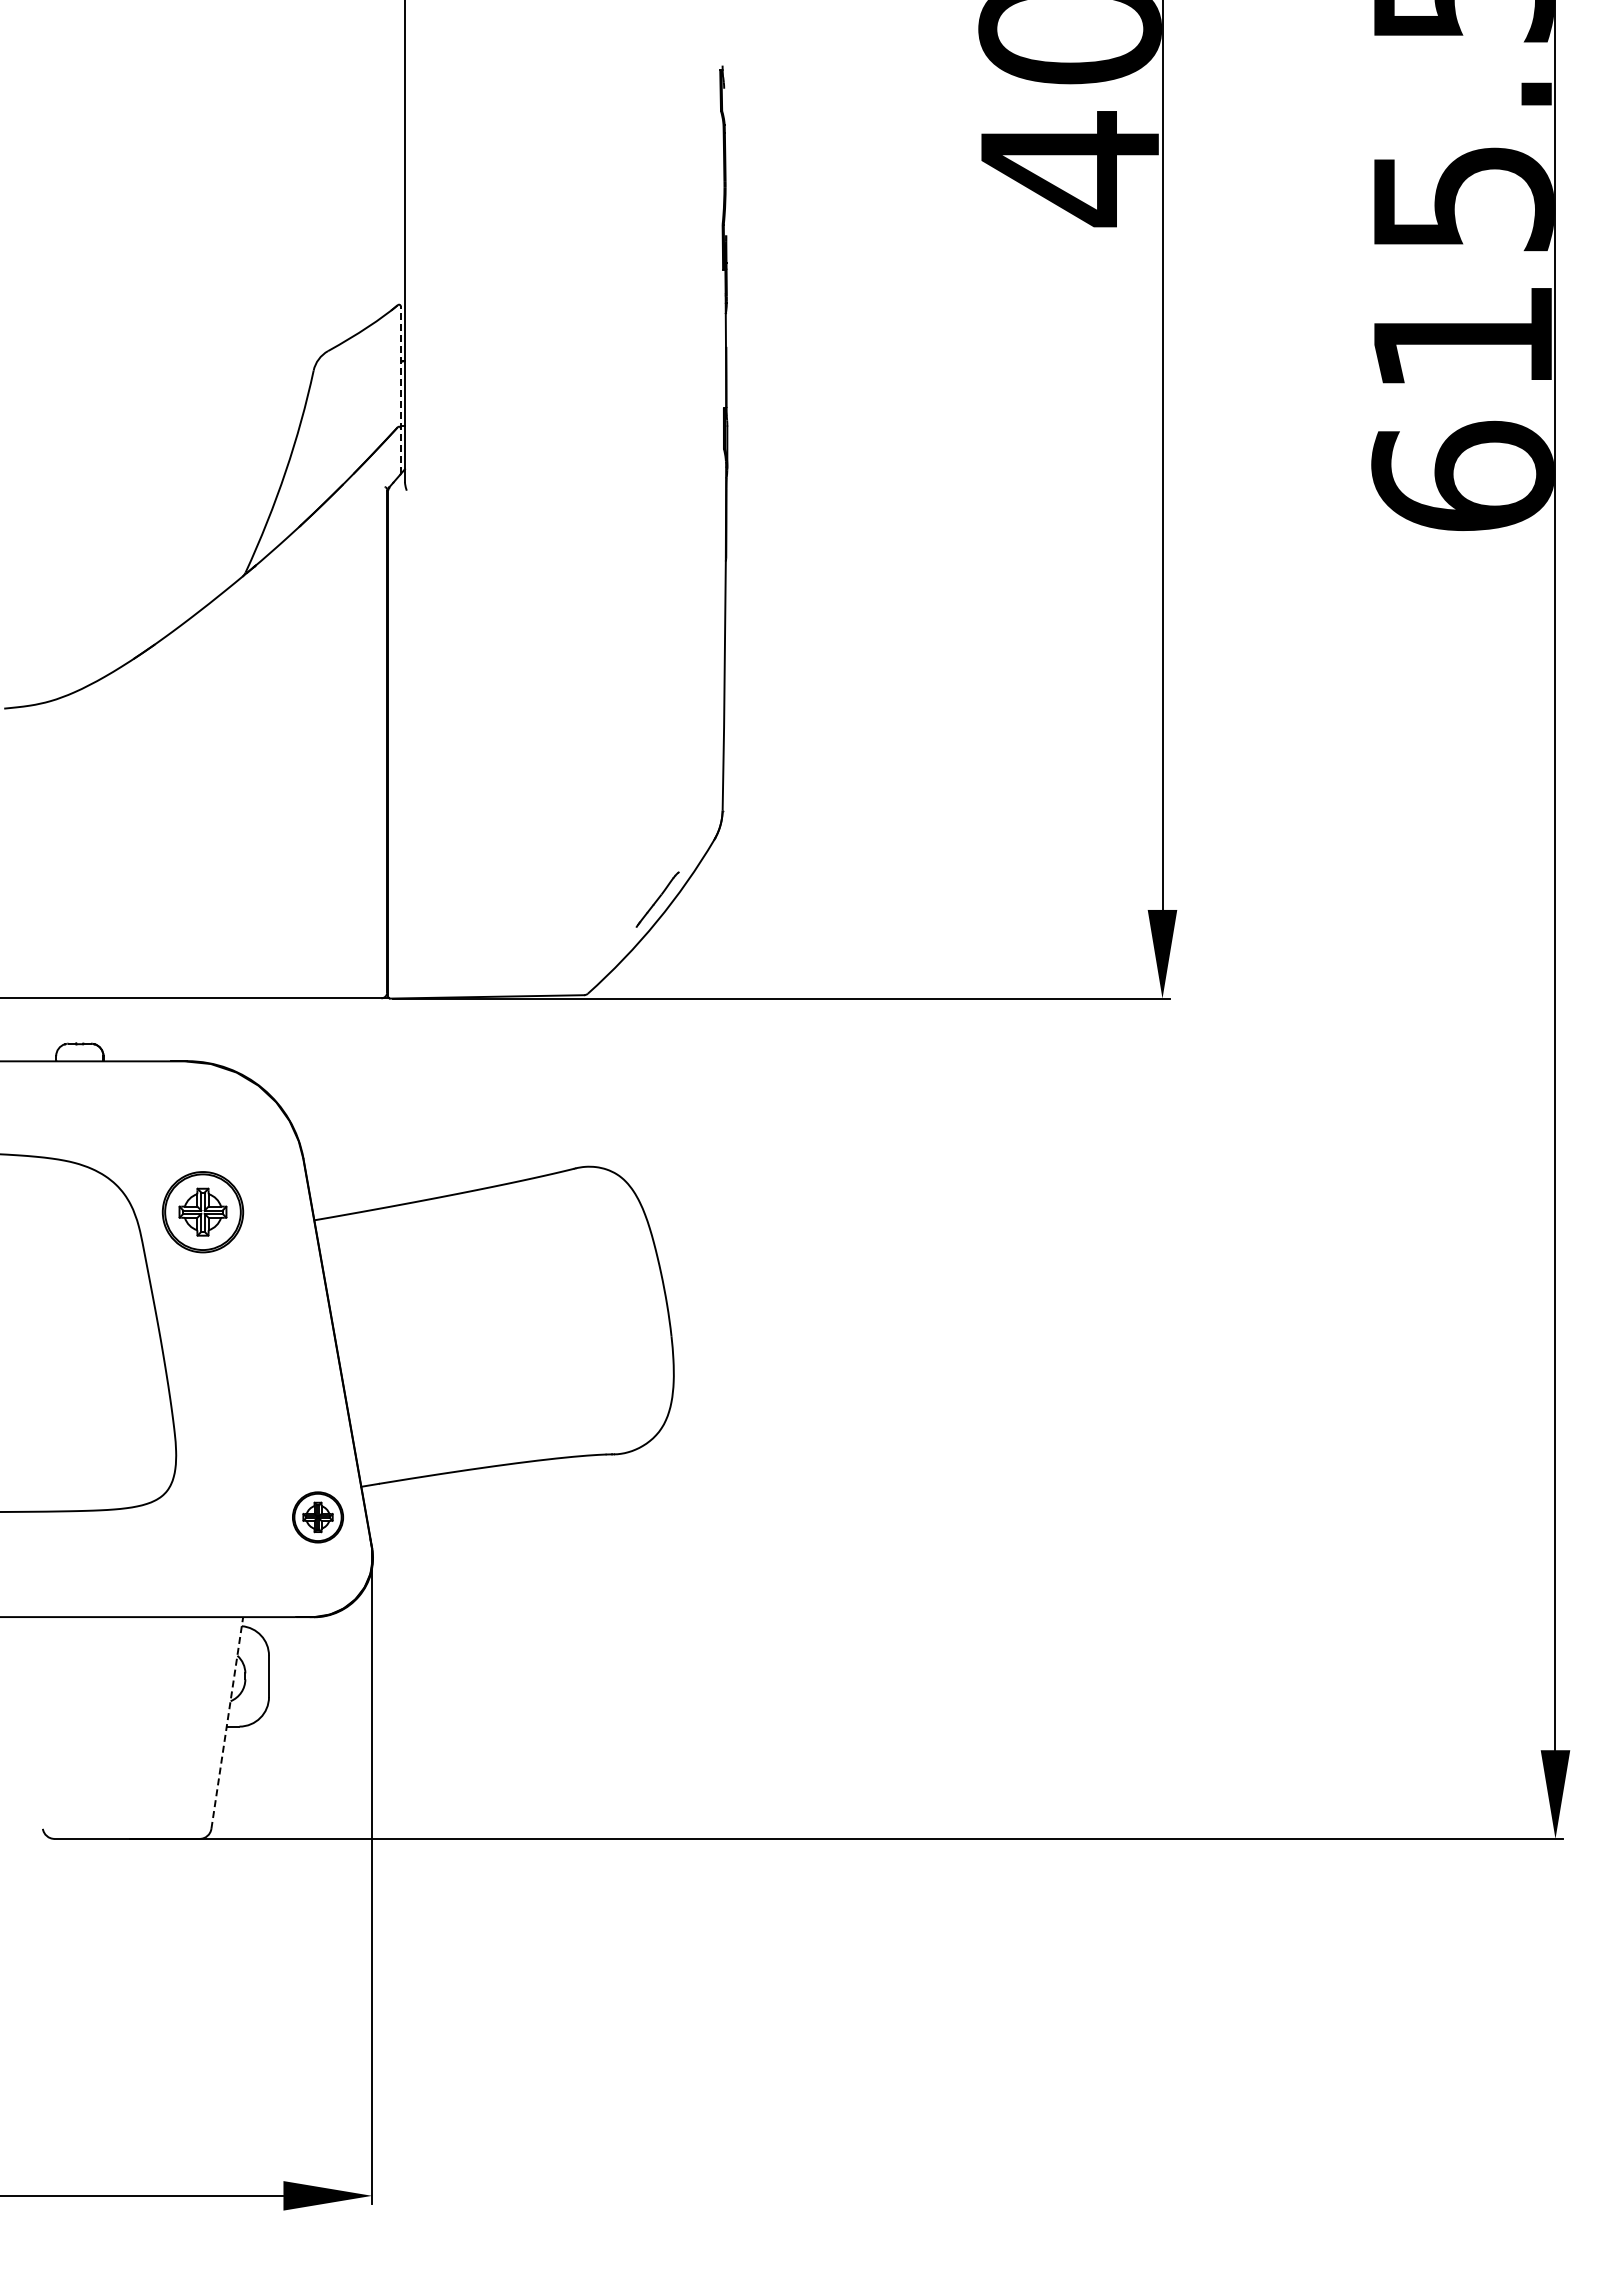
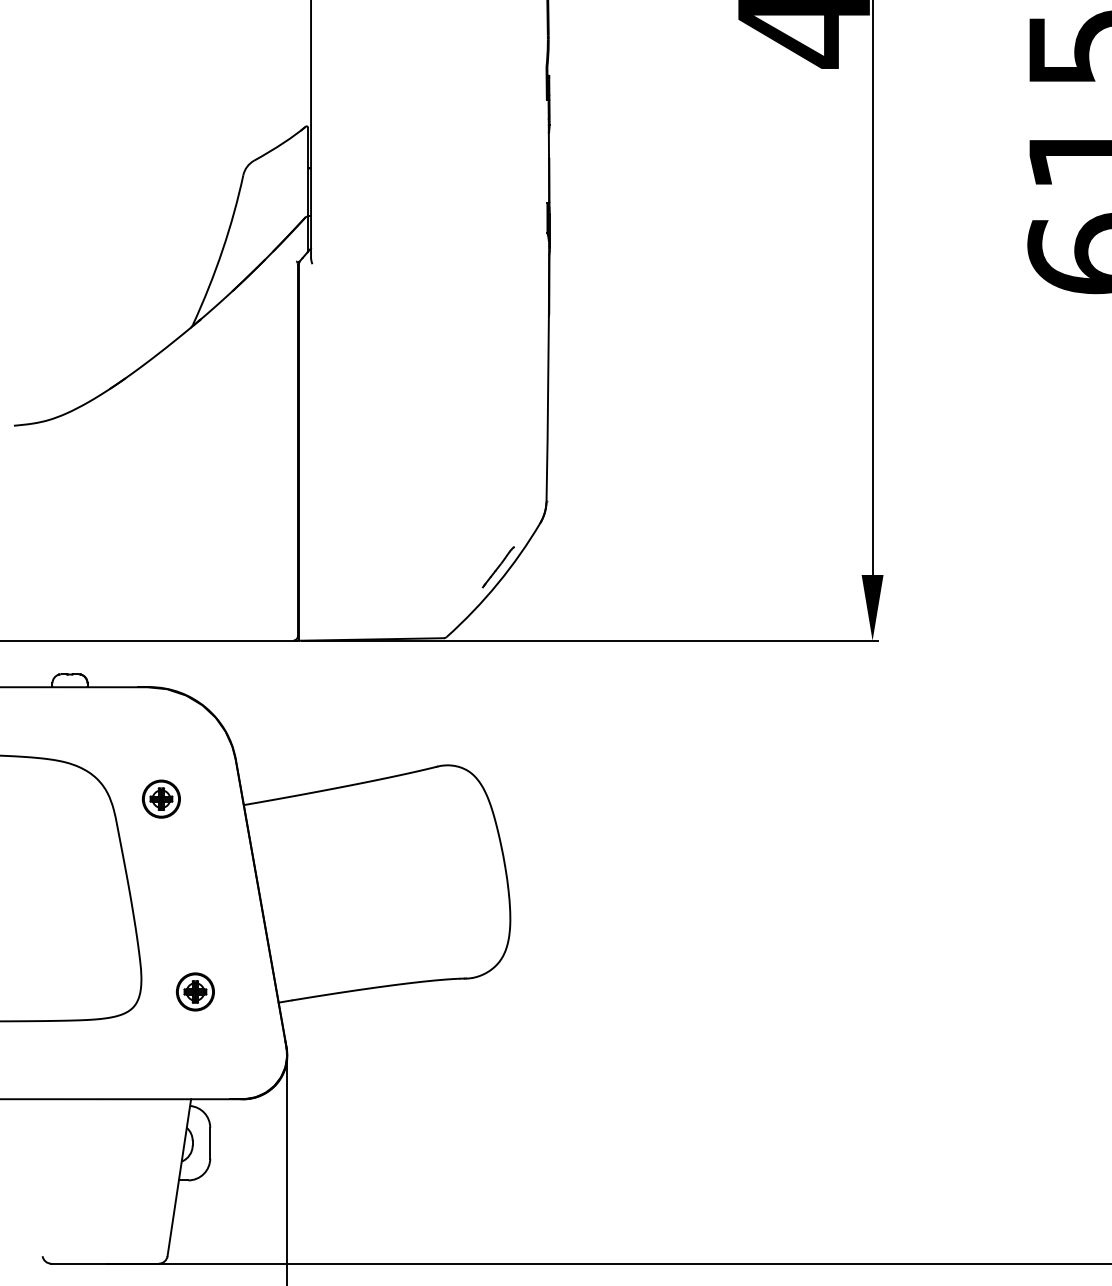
line: (400, 390) -> (307, 189), dashed -> solid
part: (203, 1212) -> (161, 799), size x0.62
part: (318, 1517) -> (195, 992), moved
line: (227, 1722) -> (179, 1177), dashed -> solid

